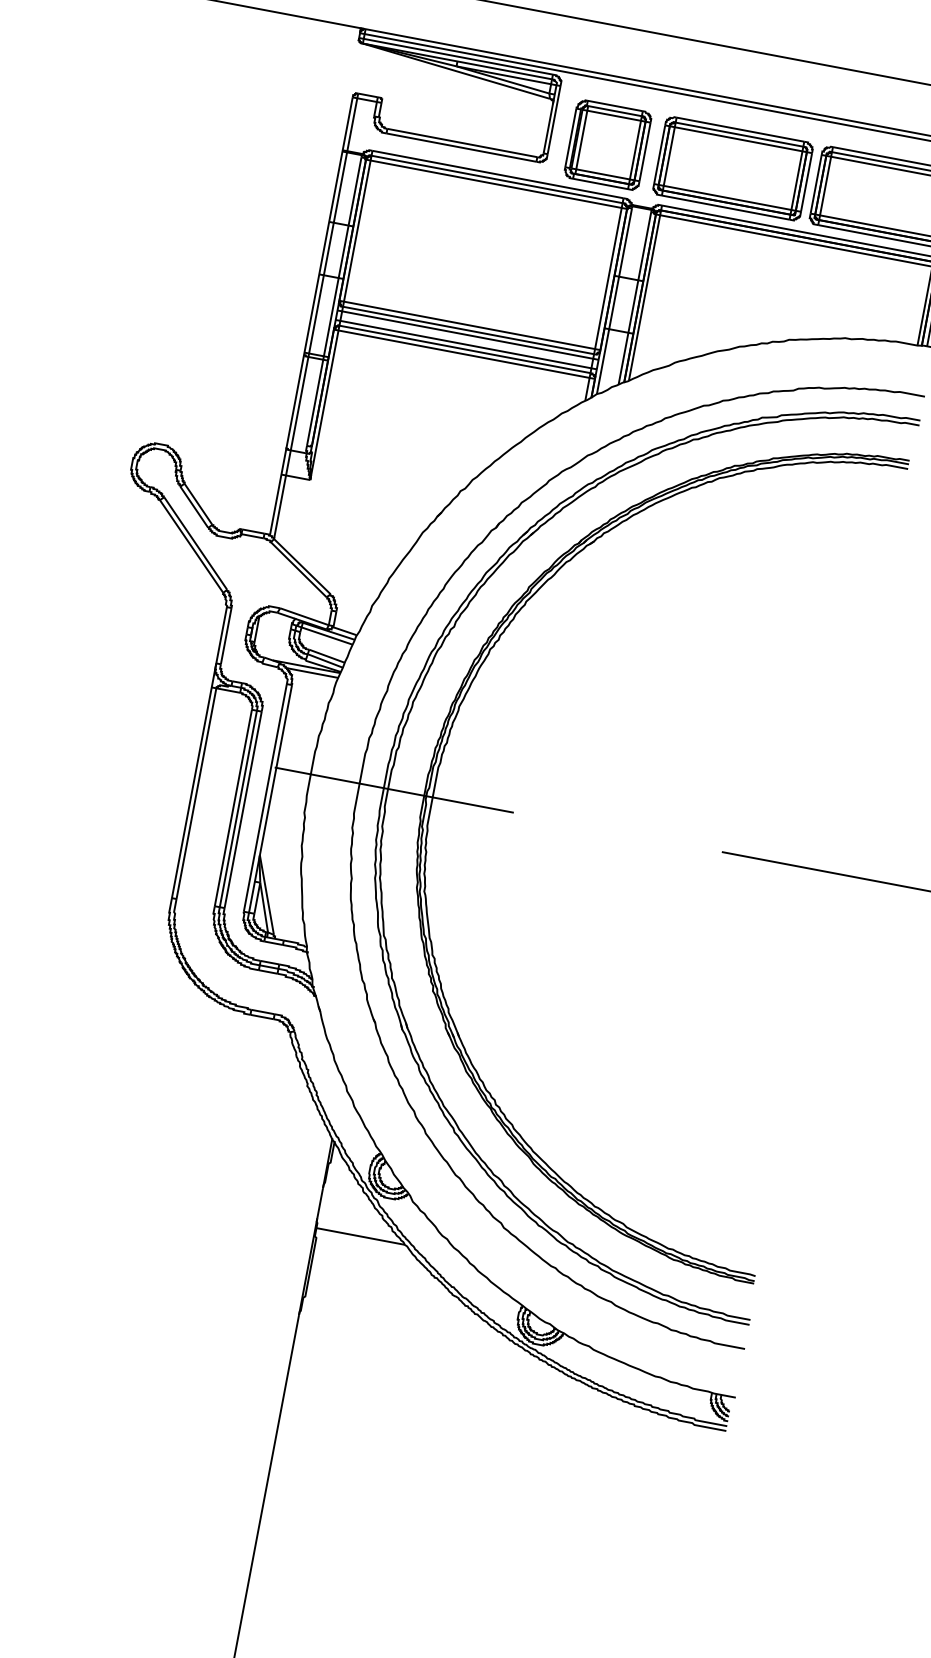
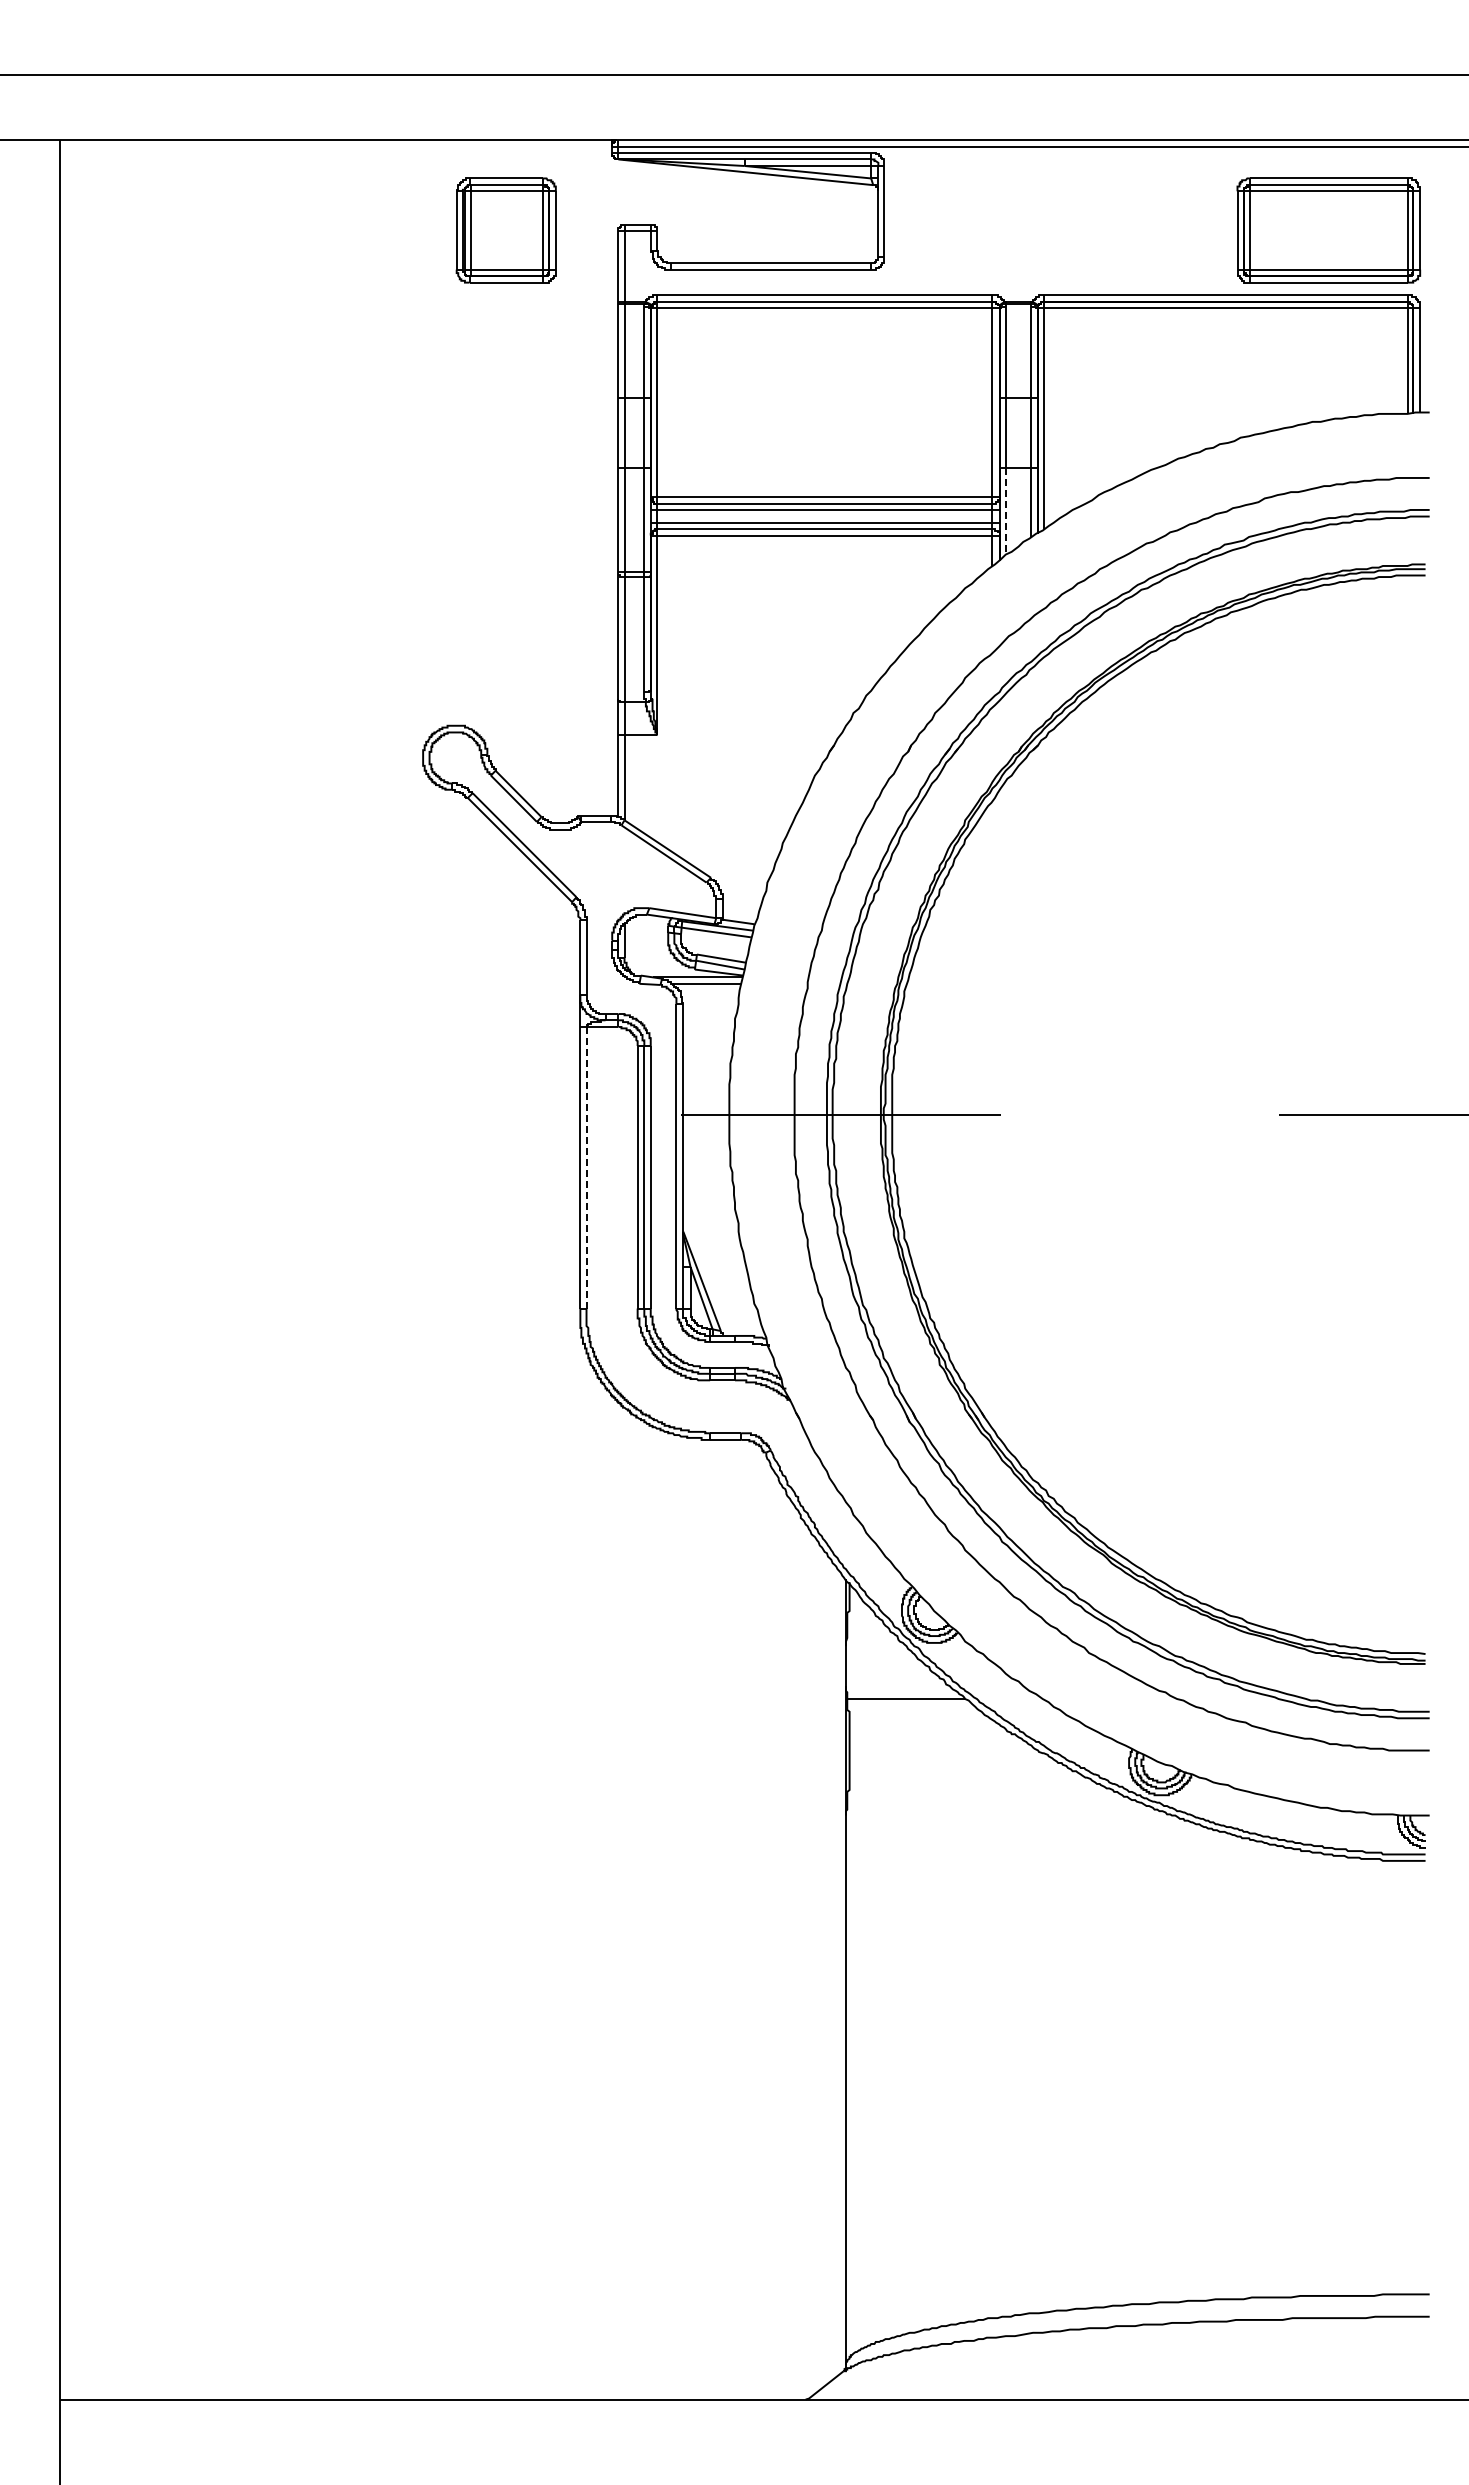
part: (607, 144) -> (505, 230), moved
part: (733, 168) -> (1126, 230), removed
line: (602, 361) -> (1005, 511), solid -> dashed
line: (196, 793) -> (586, 1167), solid -> dashed

